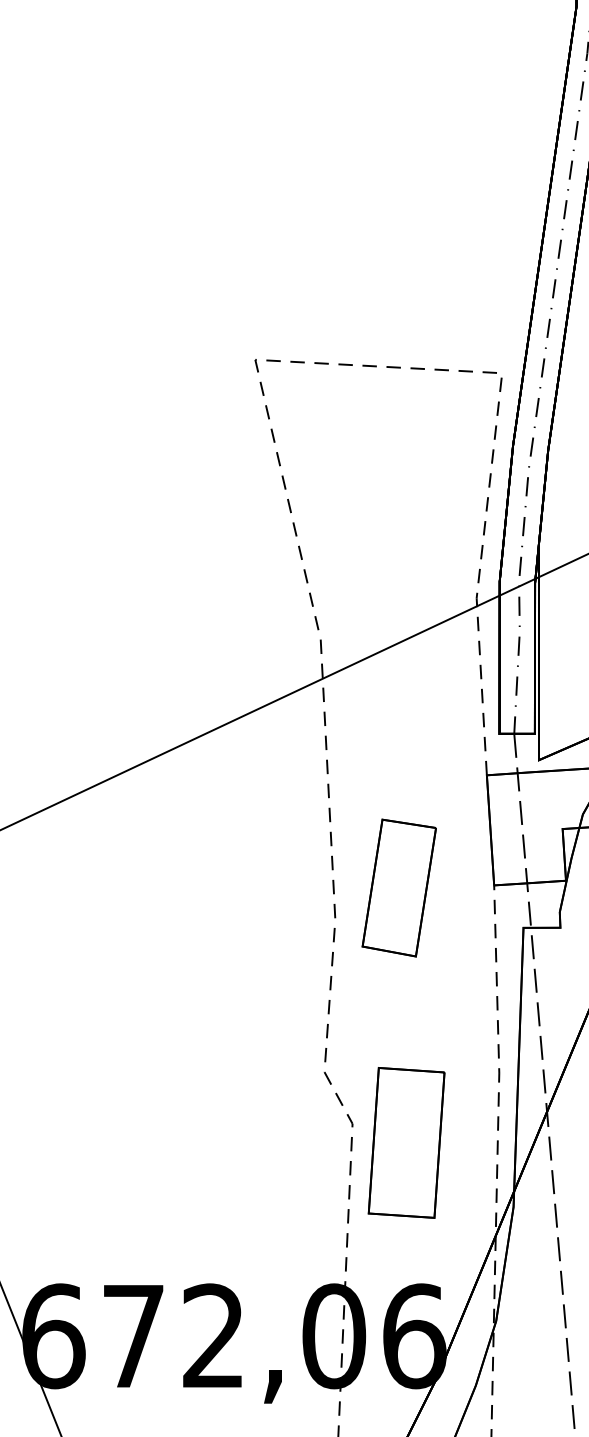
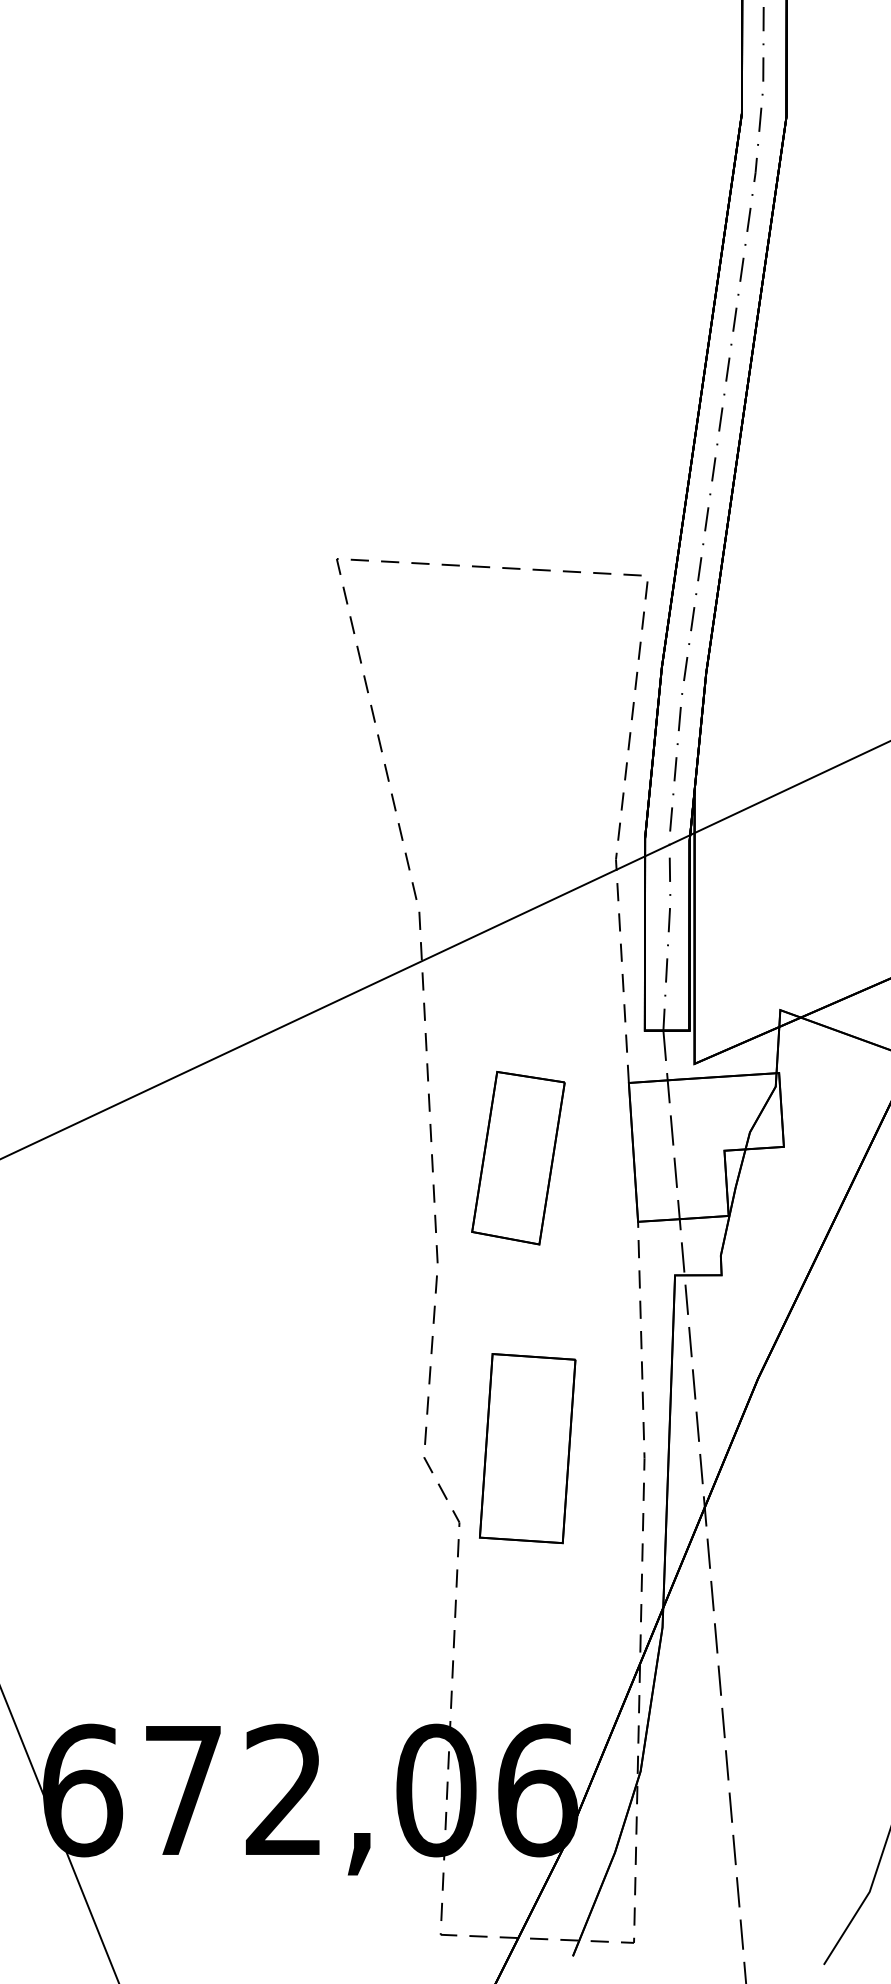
part: (399, 888) -> (518, 1158), moved
part: (406, 1142) -> (527, 1448), moved

